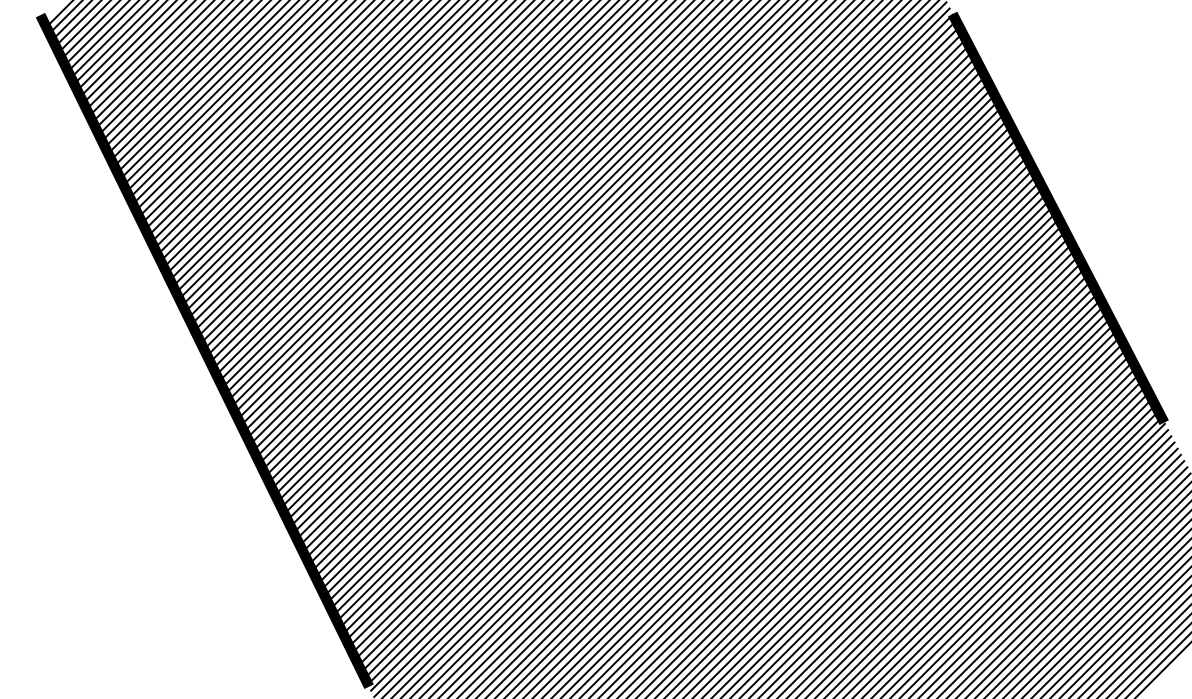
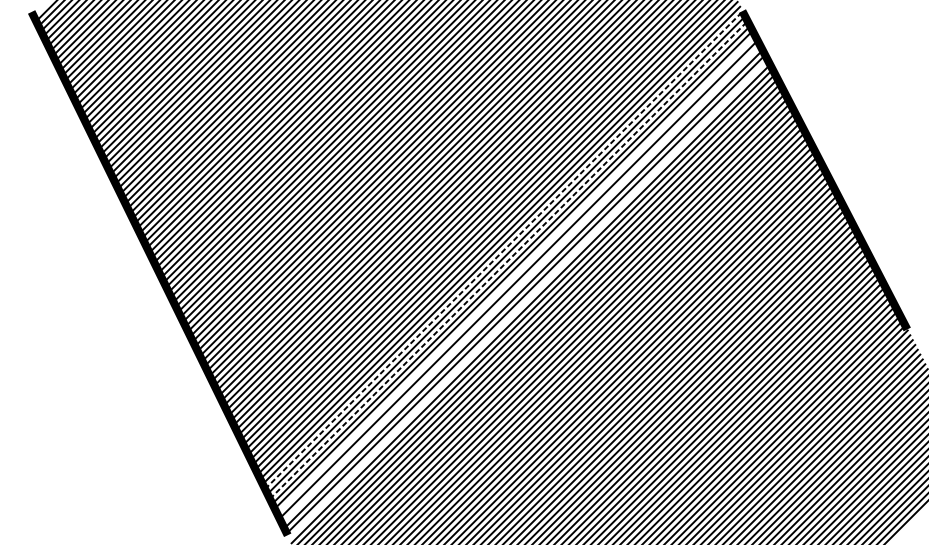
line: (646, 320) -> (503, 249), solid -> dashed
line: (653, 333) -> (509, 260), solid -> dashed
line: (661, 352) -> (515, 274), removed
line: (668, 364) -> (520, 284), removed
line: (678, 383) -> (528, 298), removed

